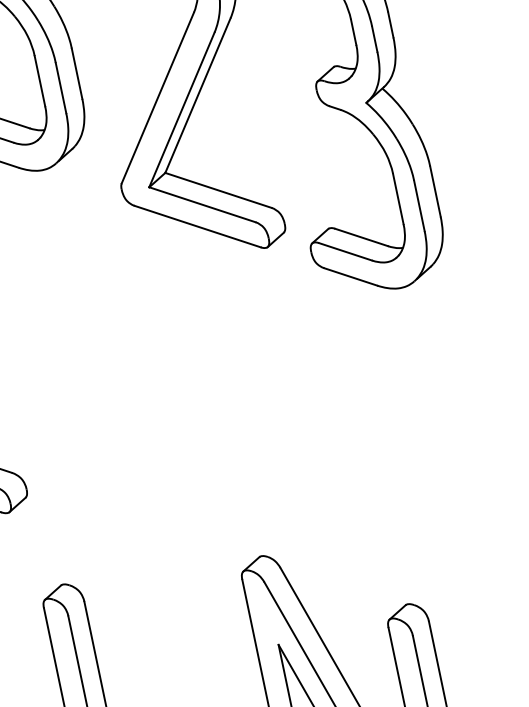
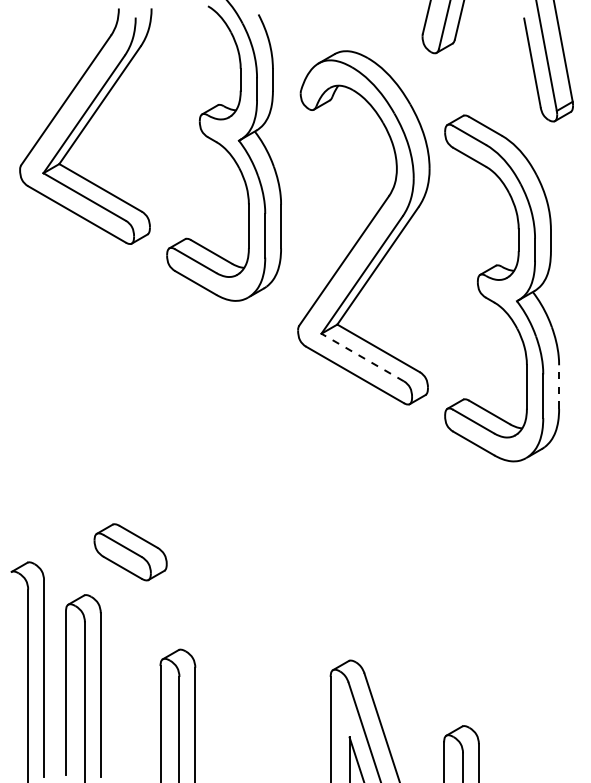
line: (435, 191) -> (559, 387), solid -> dashed
line: (202, 204) -> (362, 357), solid -> dashed

